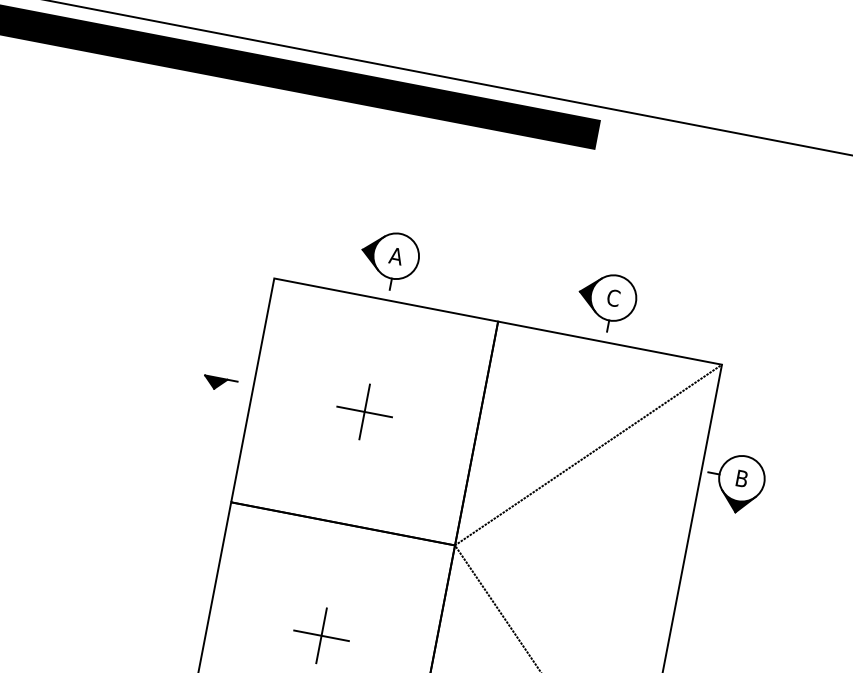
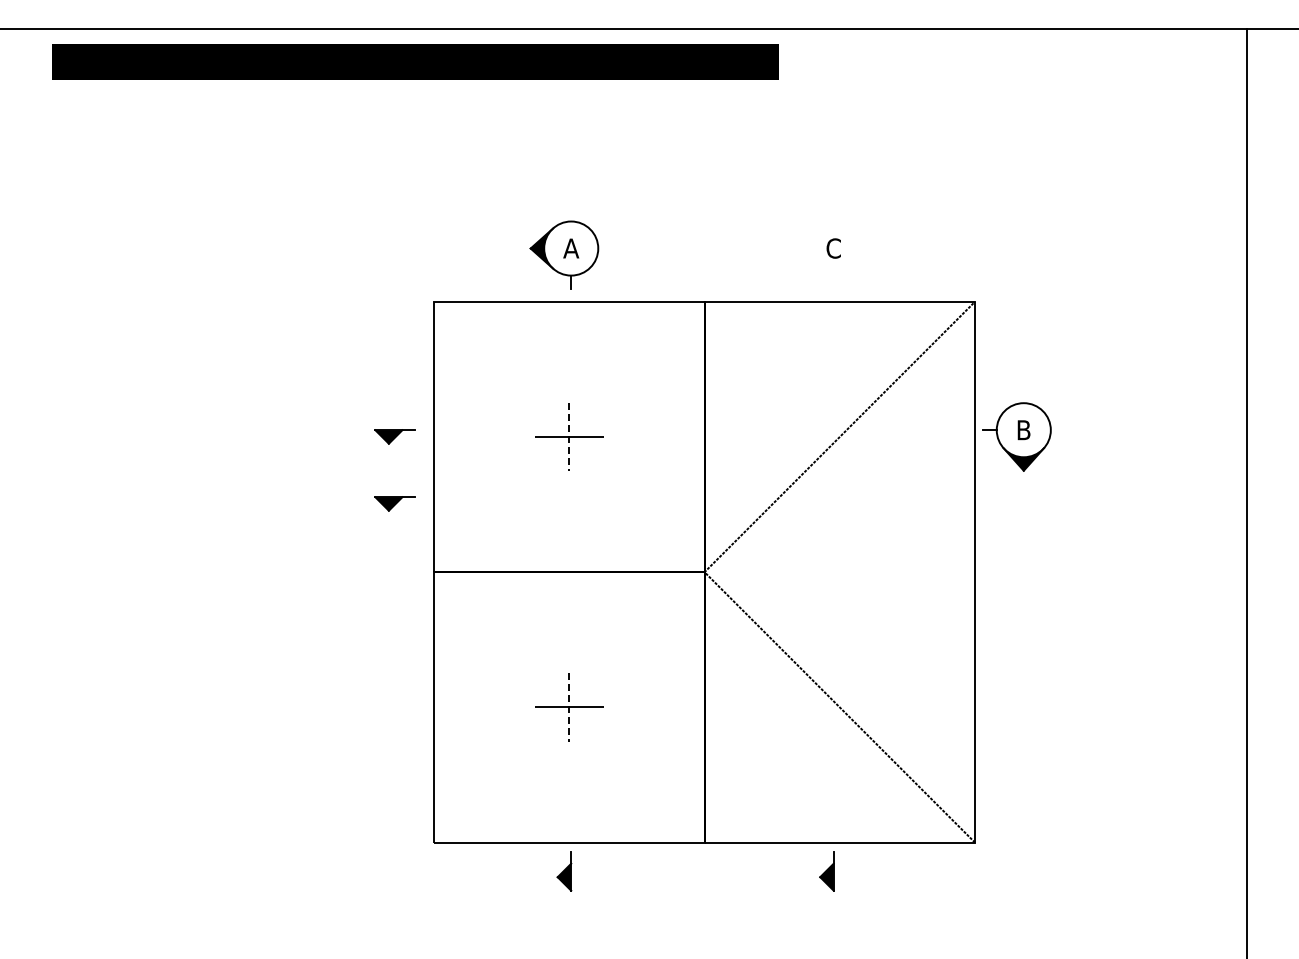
part: (606, 301) -> (826, 254), removed
line: (364, 412) -> (569, 437), solid -> dashed
part: (209, 439) -> (394, 503), added
line: (321, 635) -> (569, 707), solid -> dashed

